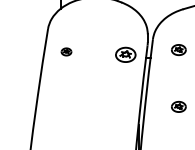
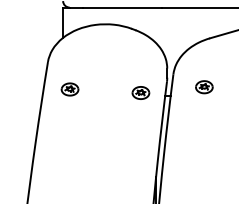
part: (66, 51) -> (69, 89), size x1.43
part: (125, 54) -> (140, 92), size x0.71
part: (178, 107) -> (204, 155), removed

